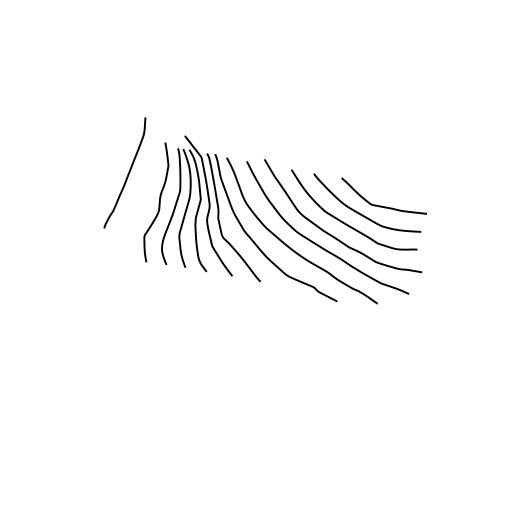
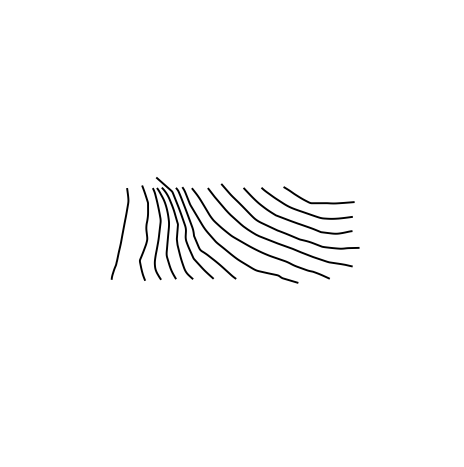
curve: (127, 172) -> (121, 233), moved

